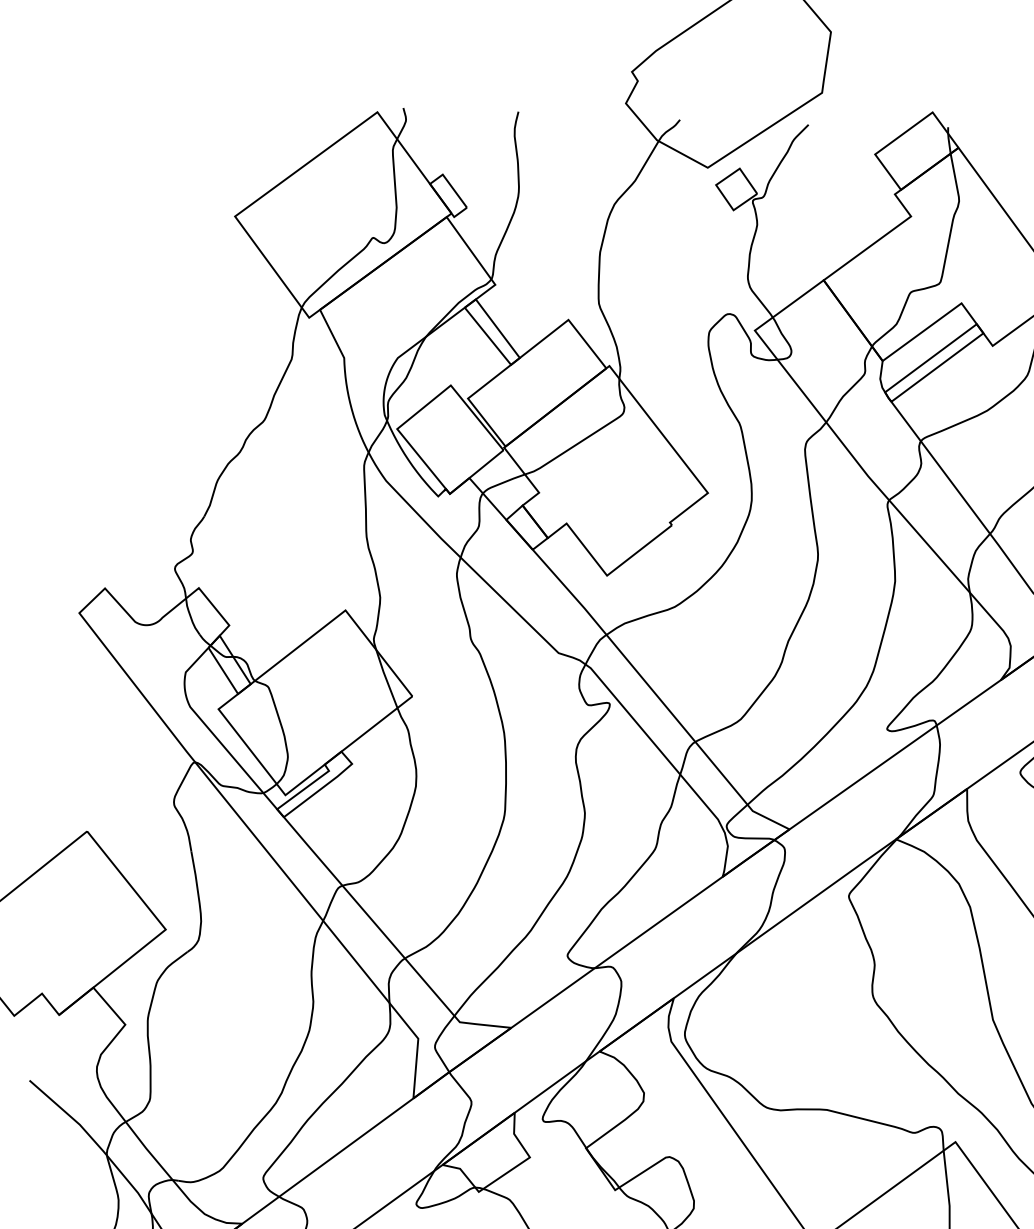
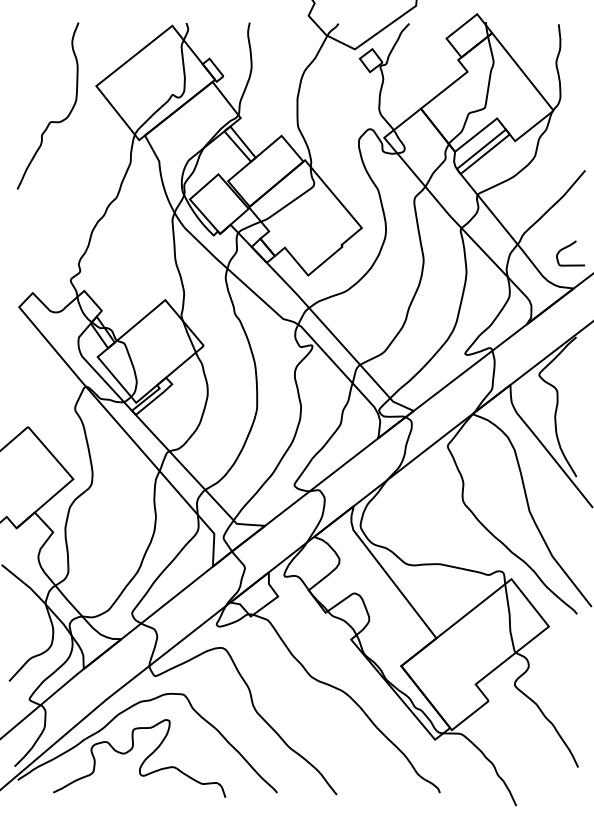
curve: (149, 277) -> (50, 121), added

